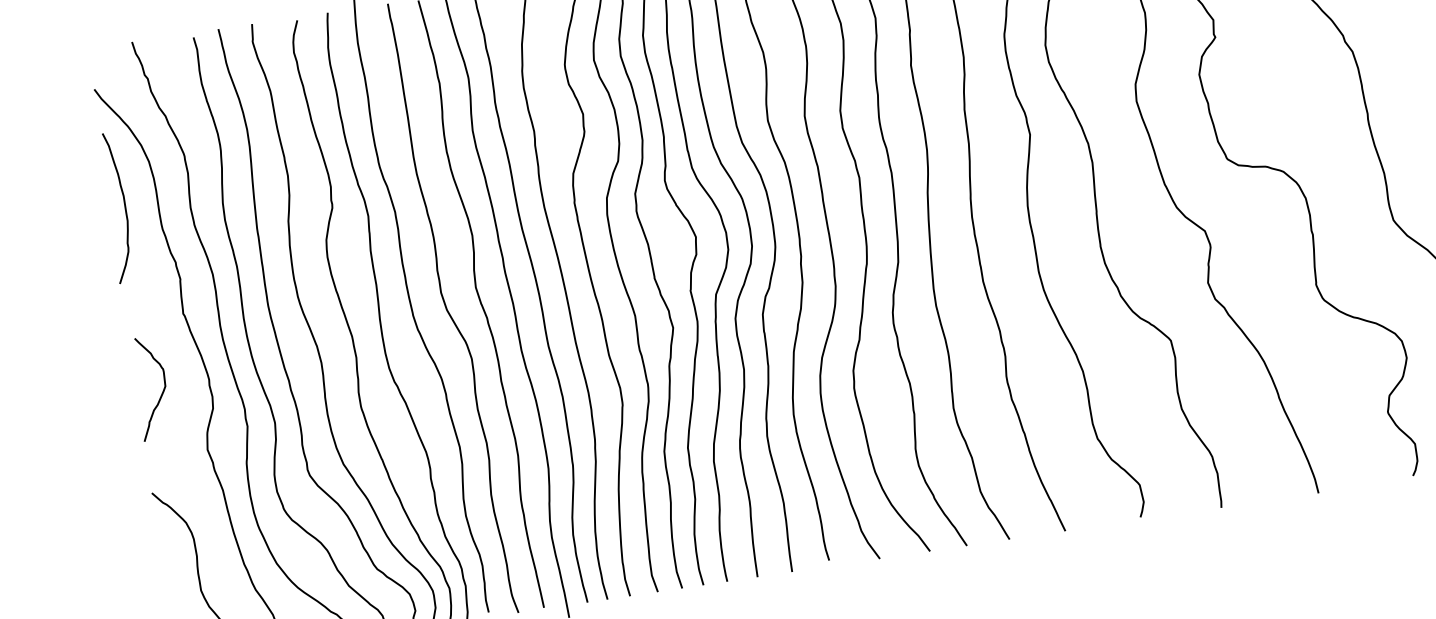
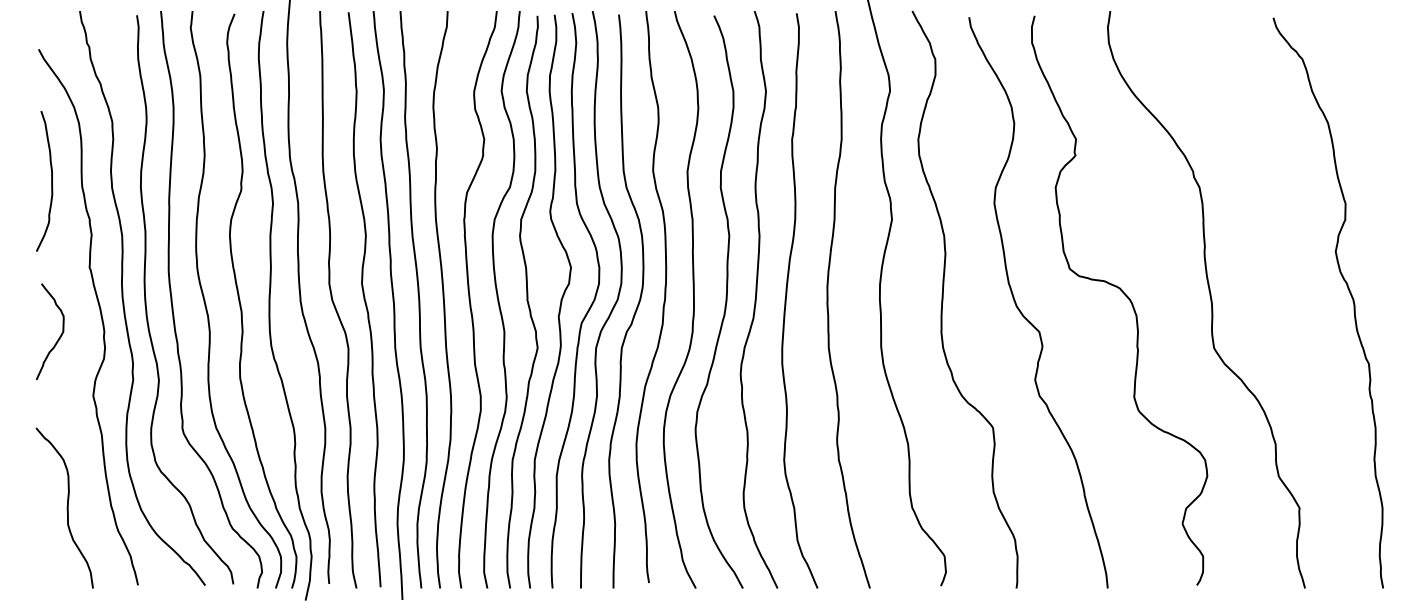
curve: (124, 206) -> (51, 181), moved

